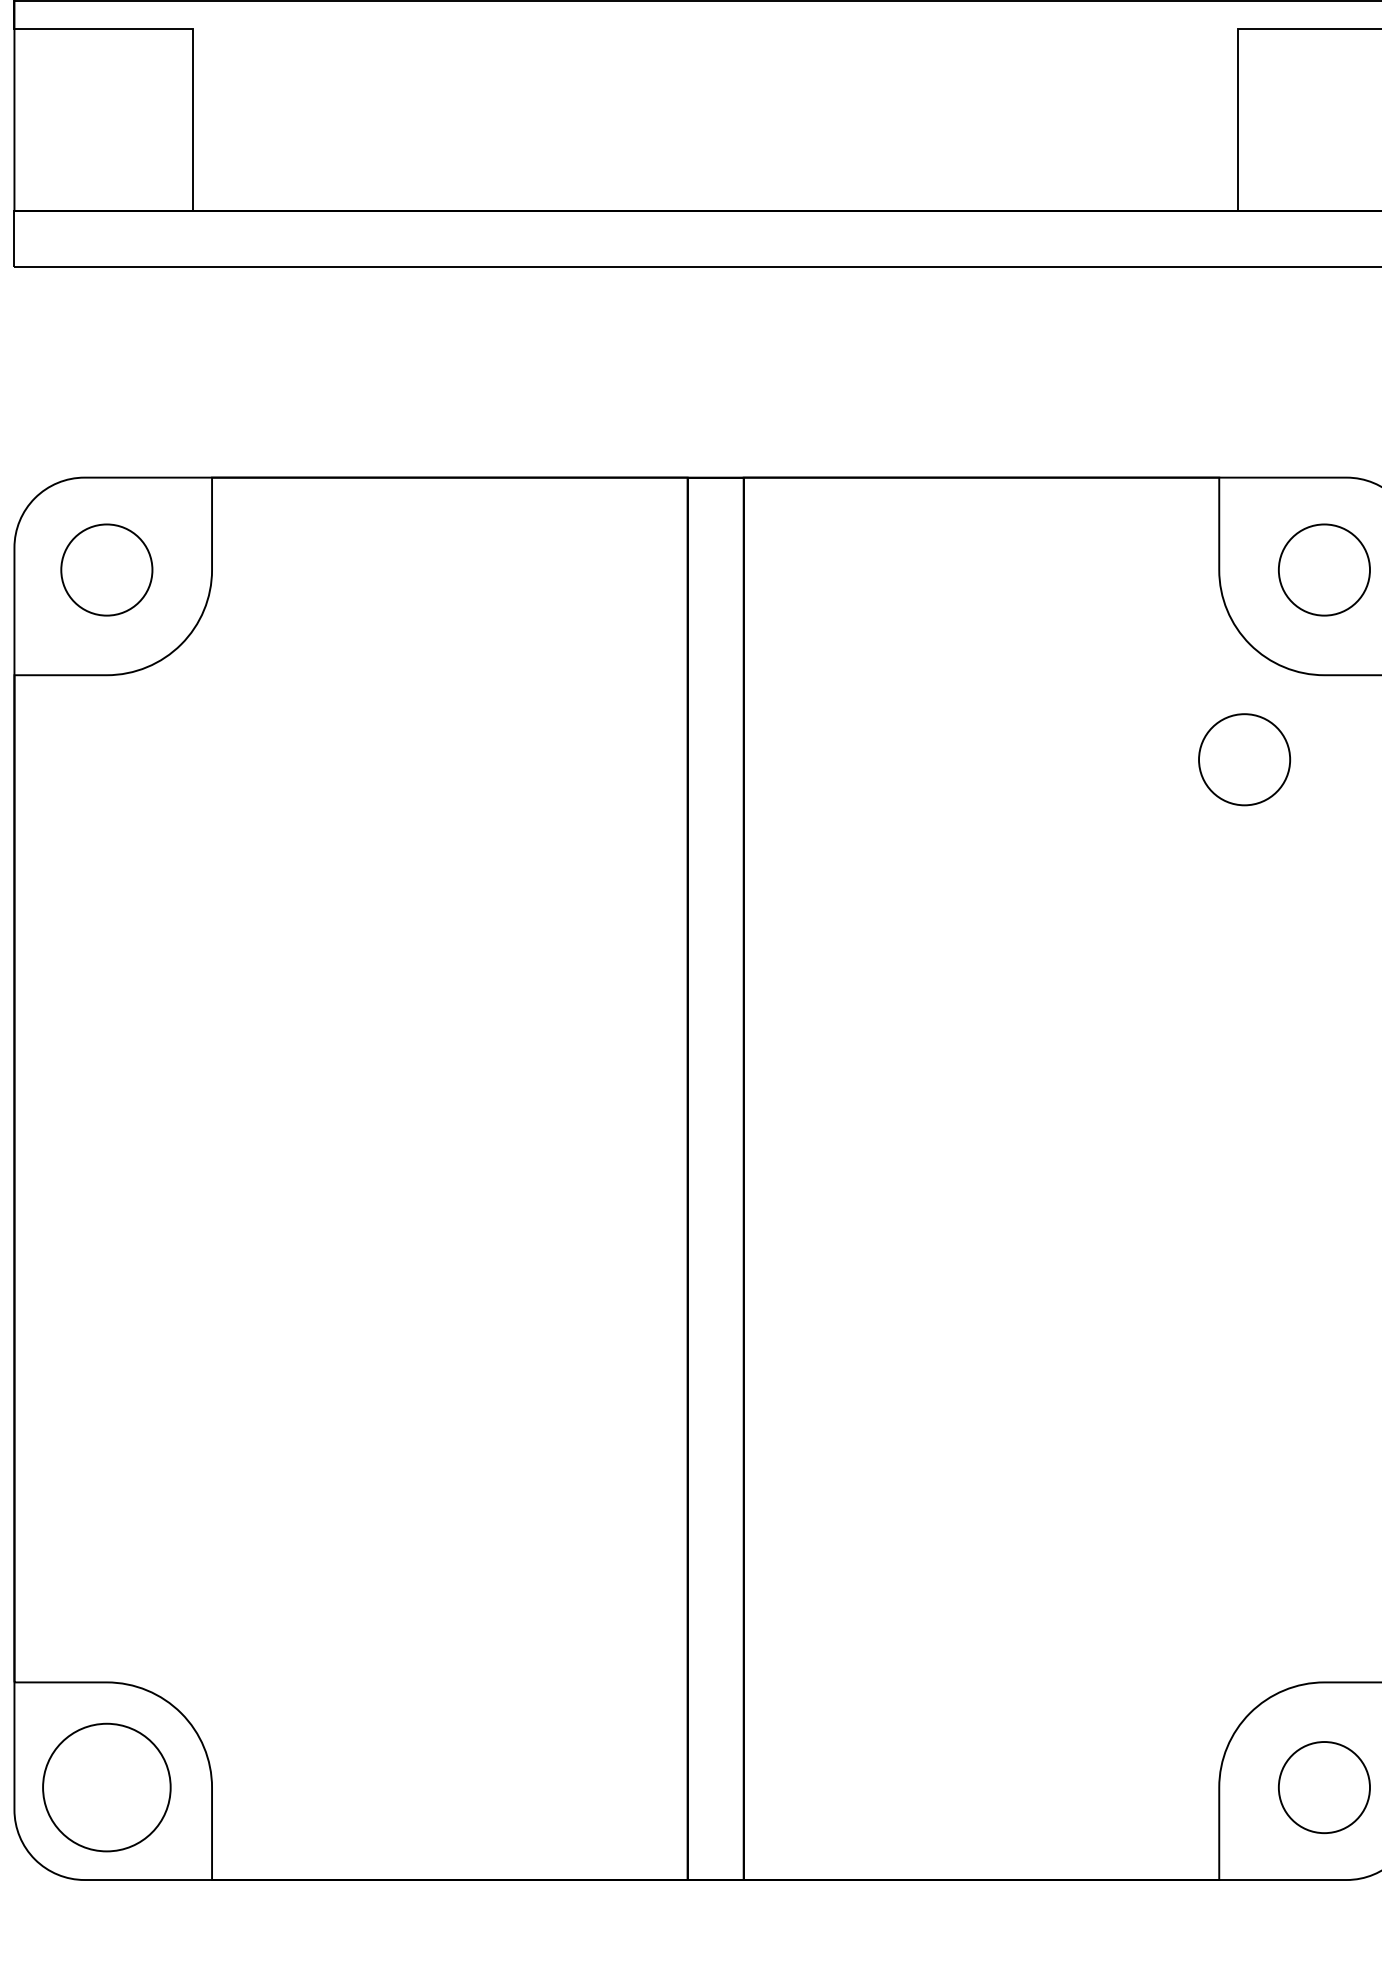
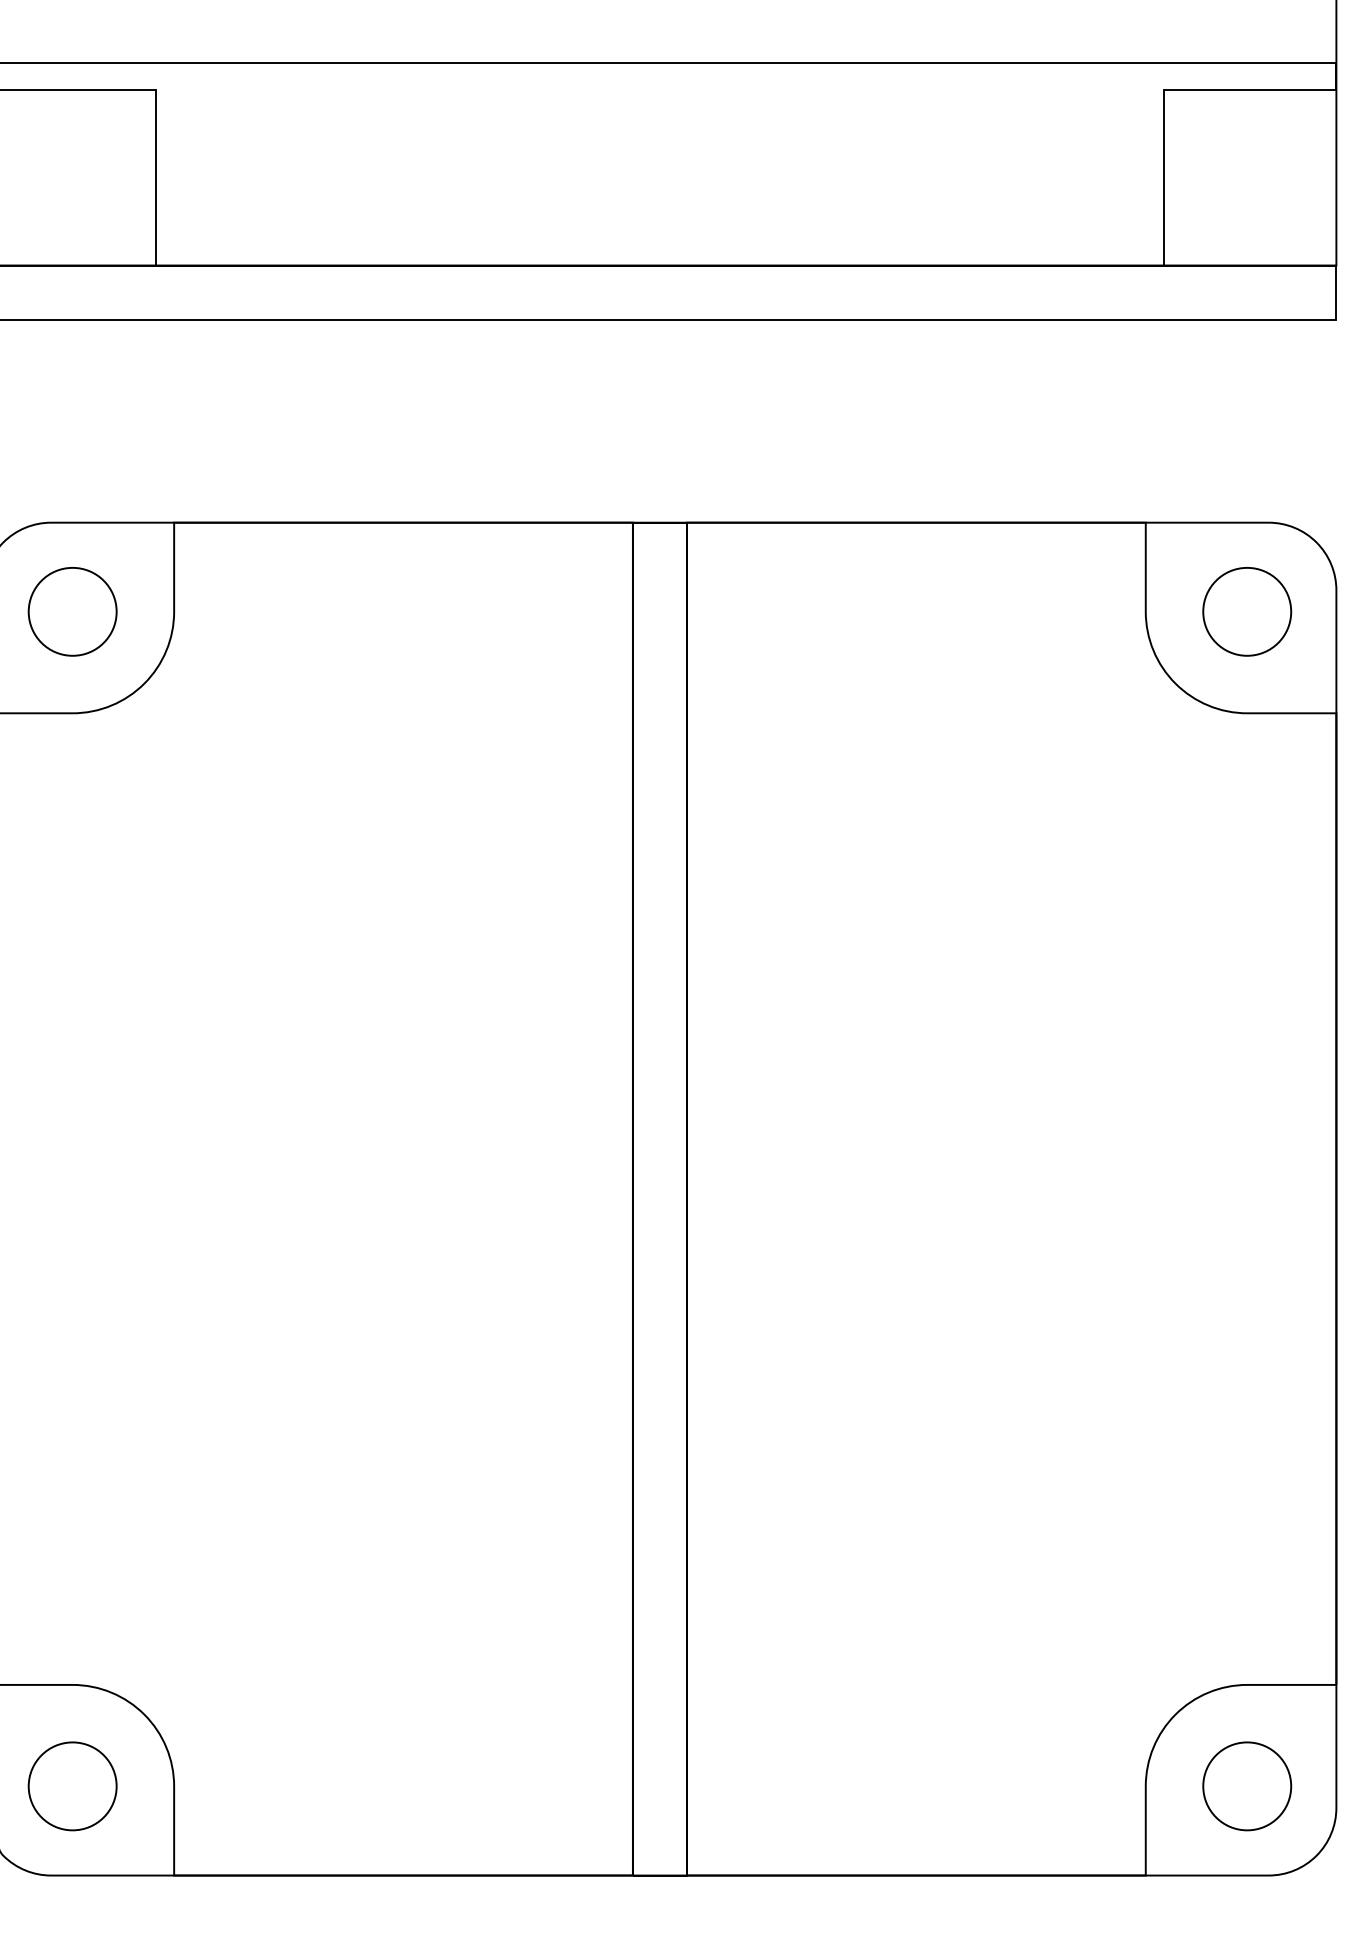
circle: (1244, 759) -> (1170, 794), removed
circle: (106, 1787) -> (72, 1786), size x0.71

